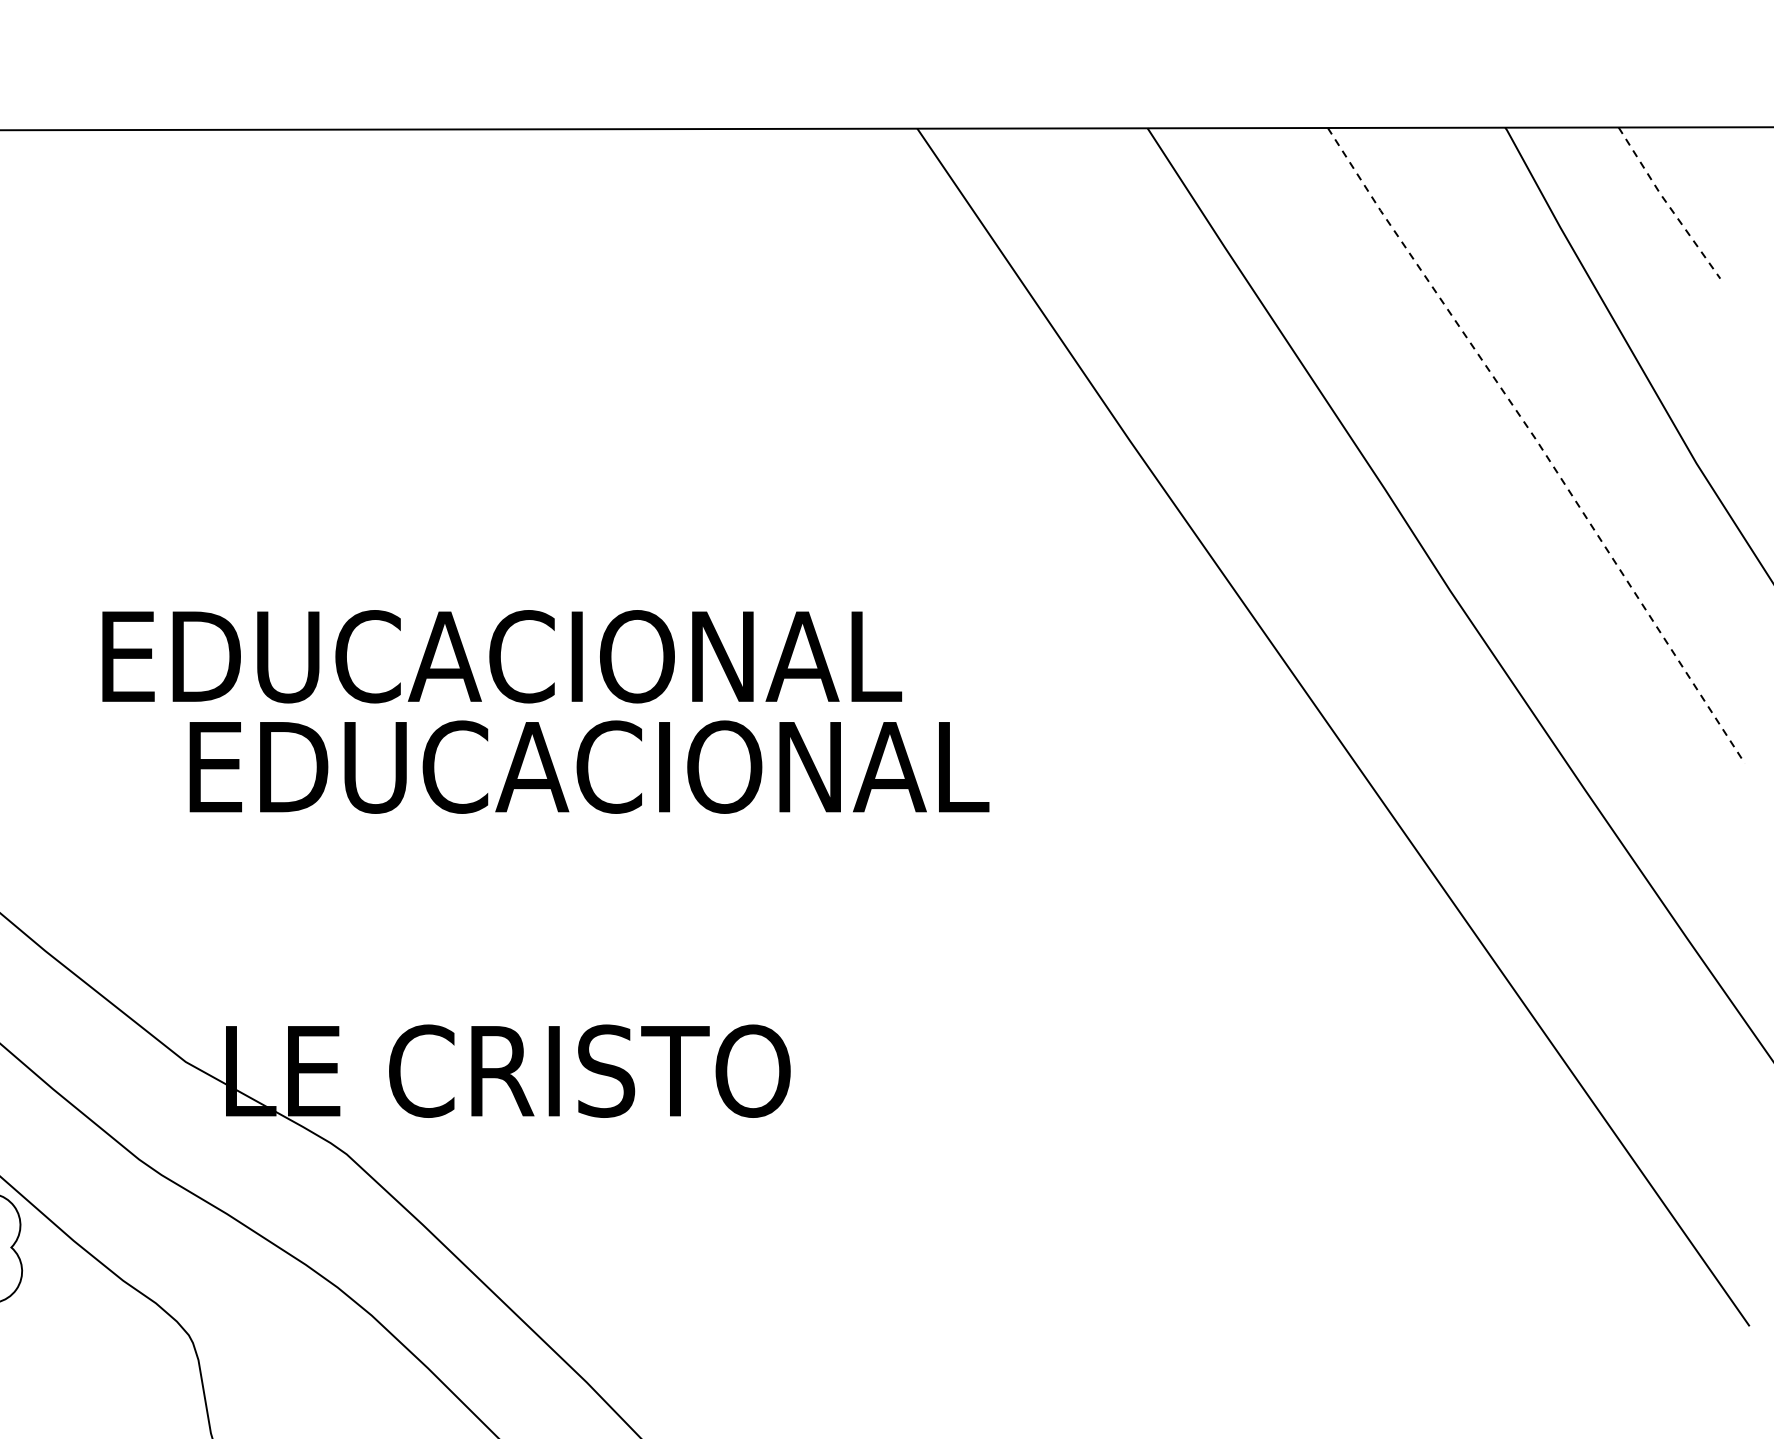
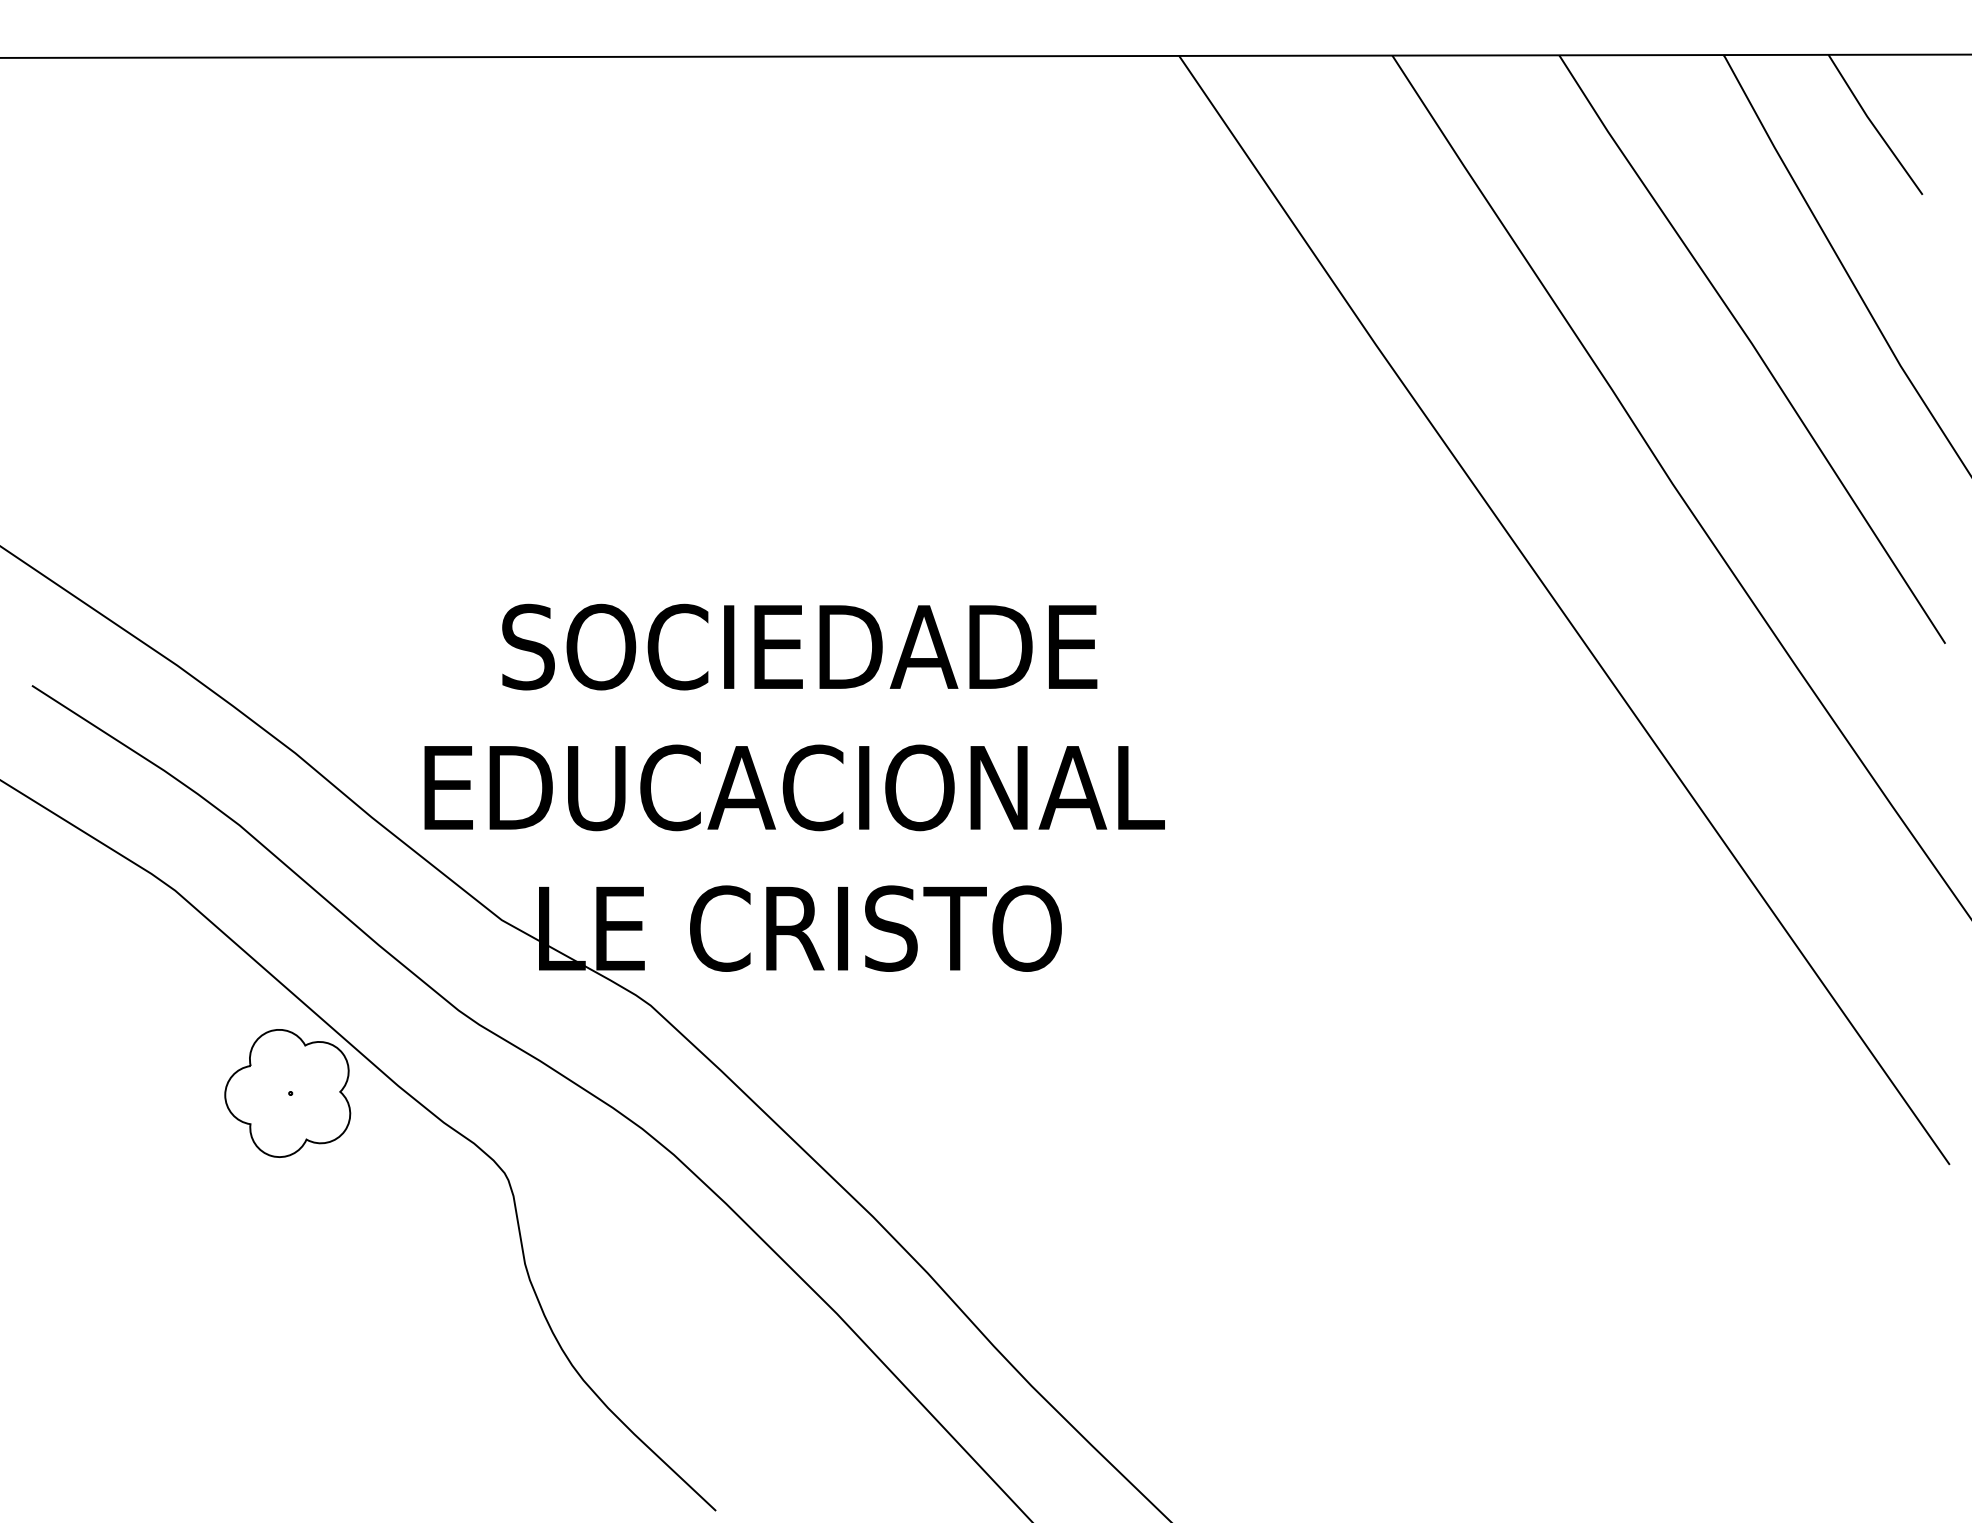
line: (1667, 203) -> (1873, 125), dashed -> solid
line: (1538, 443) -> (1754, 347), dashed -> solid
text: (501, 656) -> (794, 787), moved
text: (587, 766) -> (873, 646), EDUCACIONAL -> SOCIEDADE

